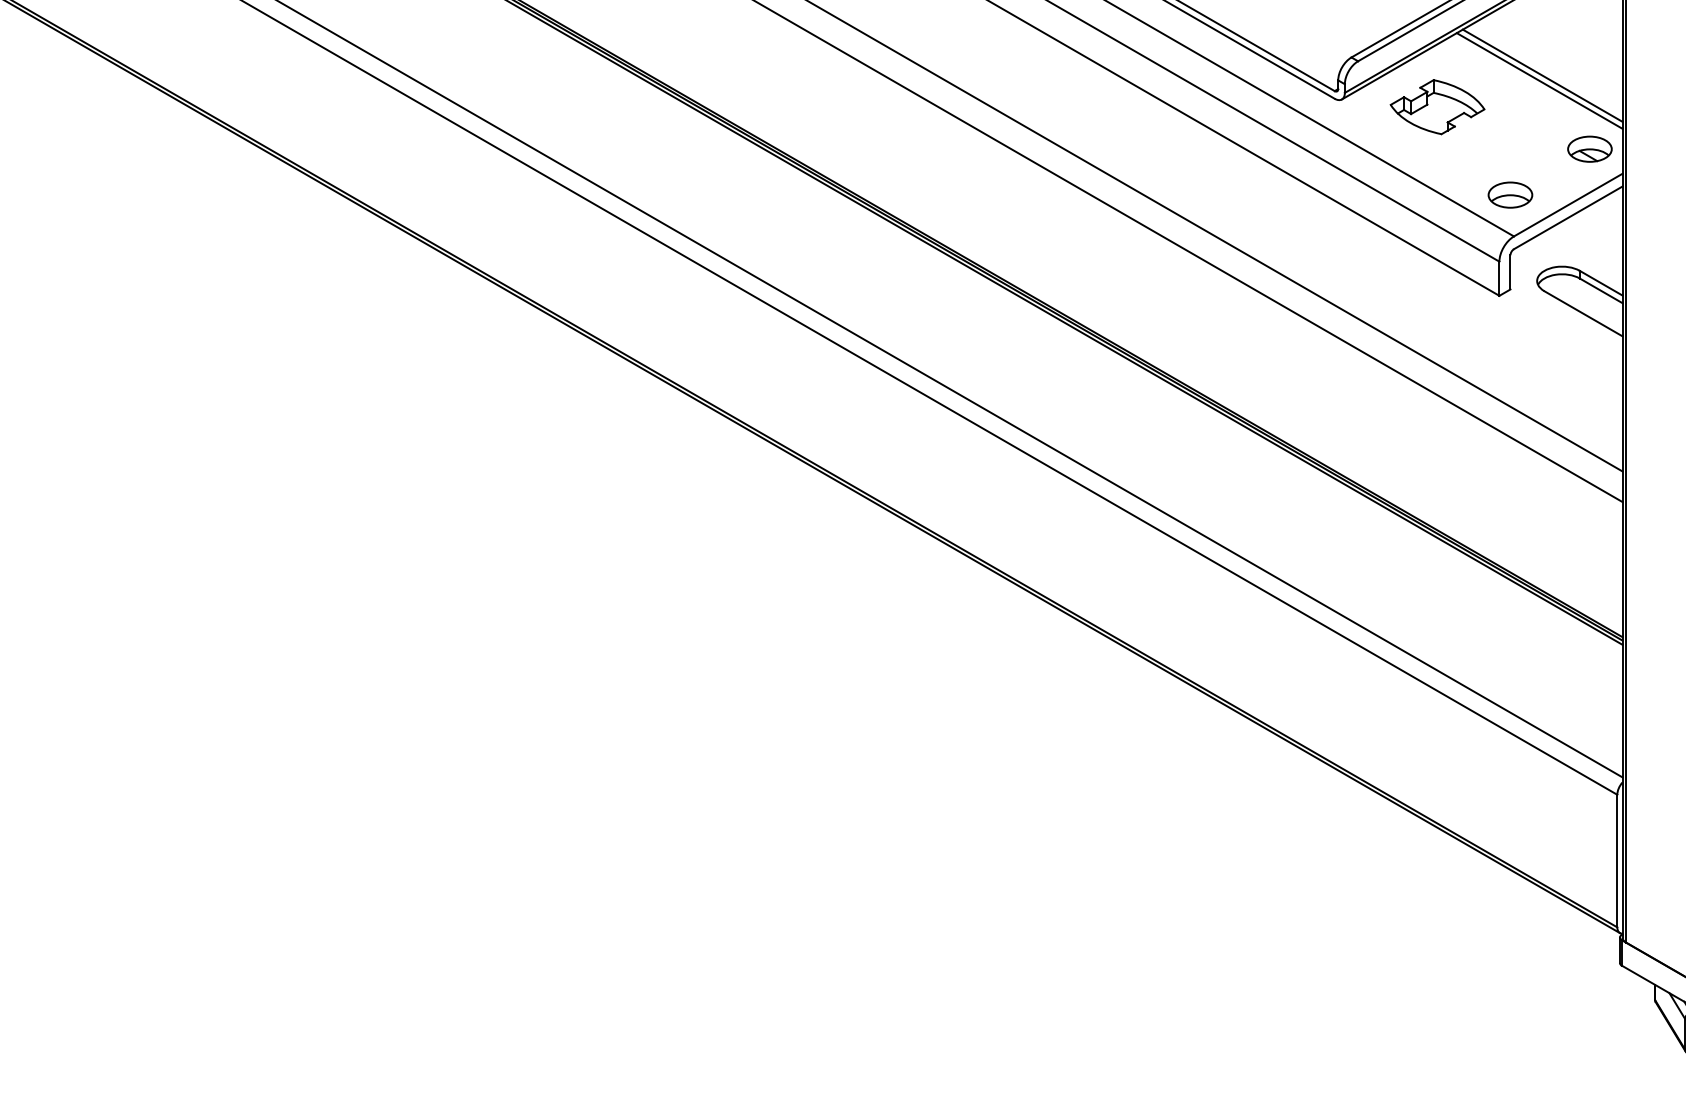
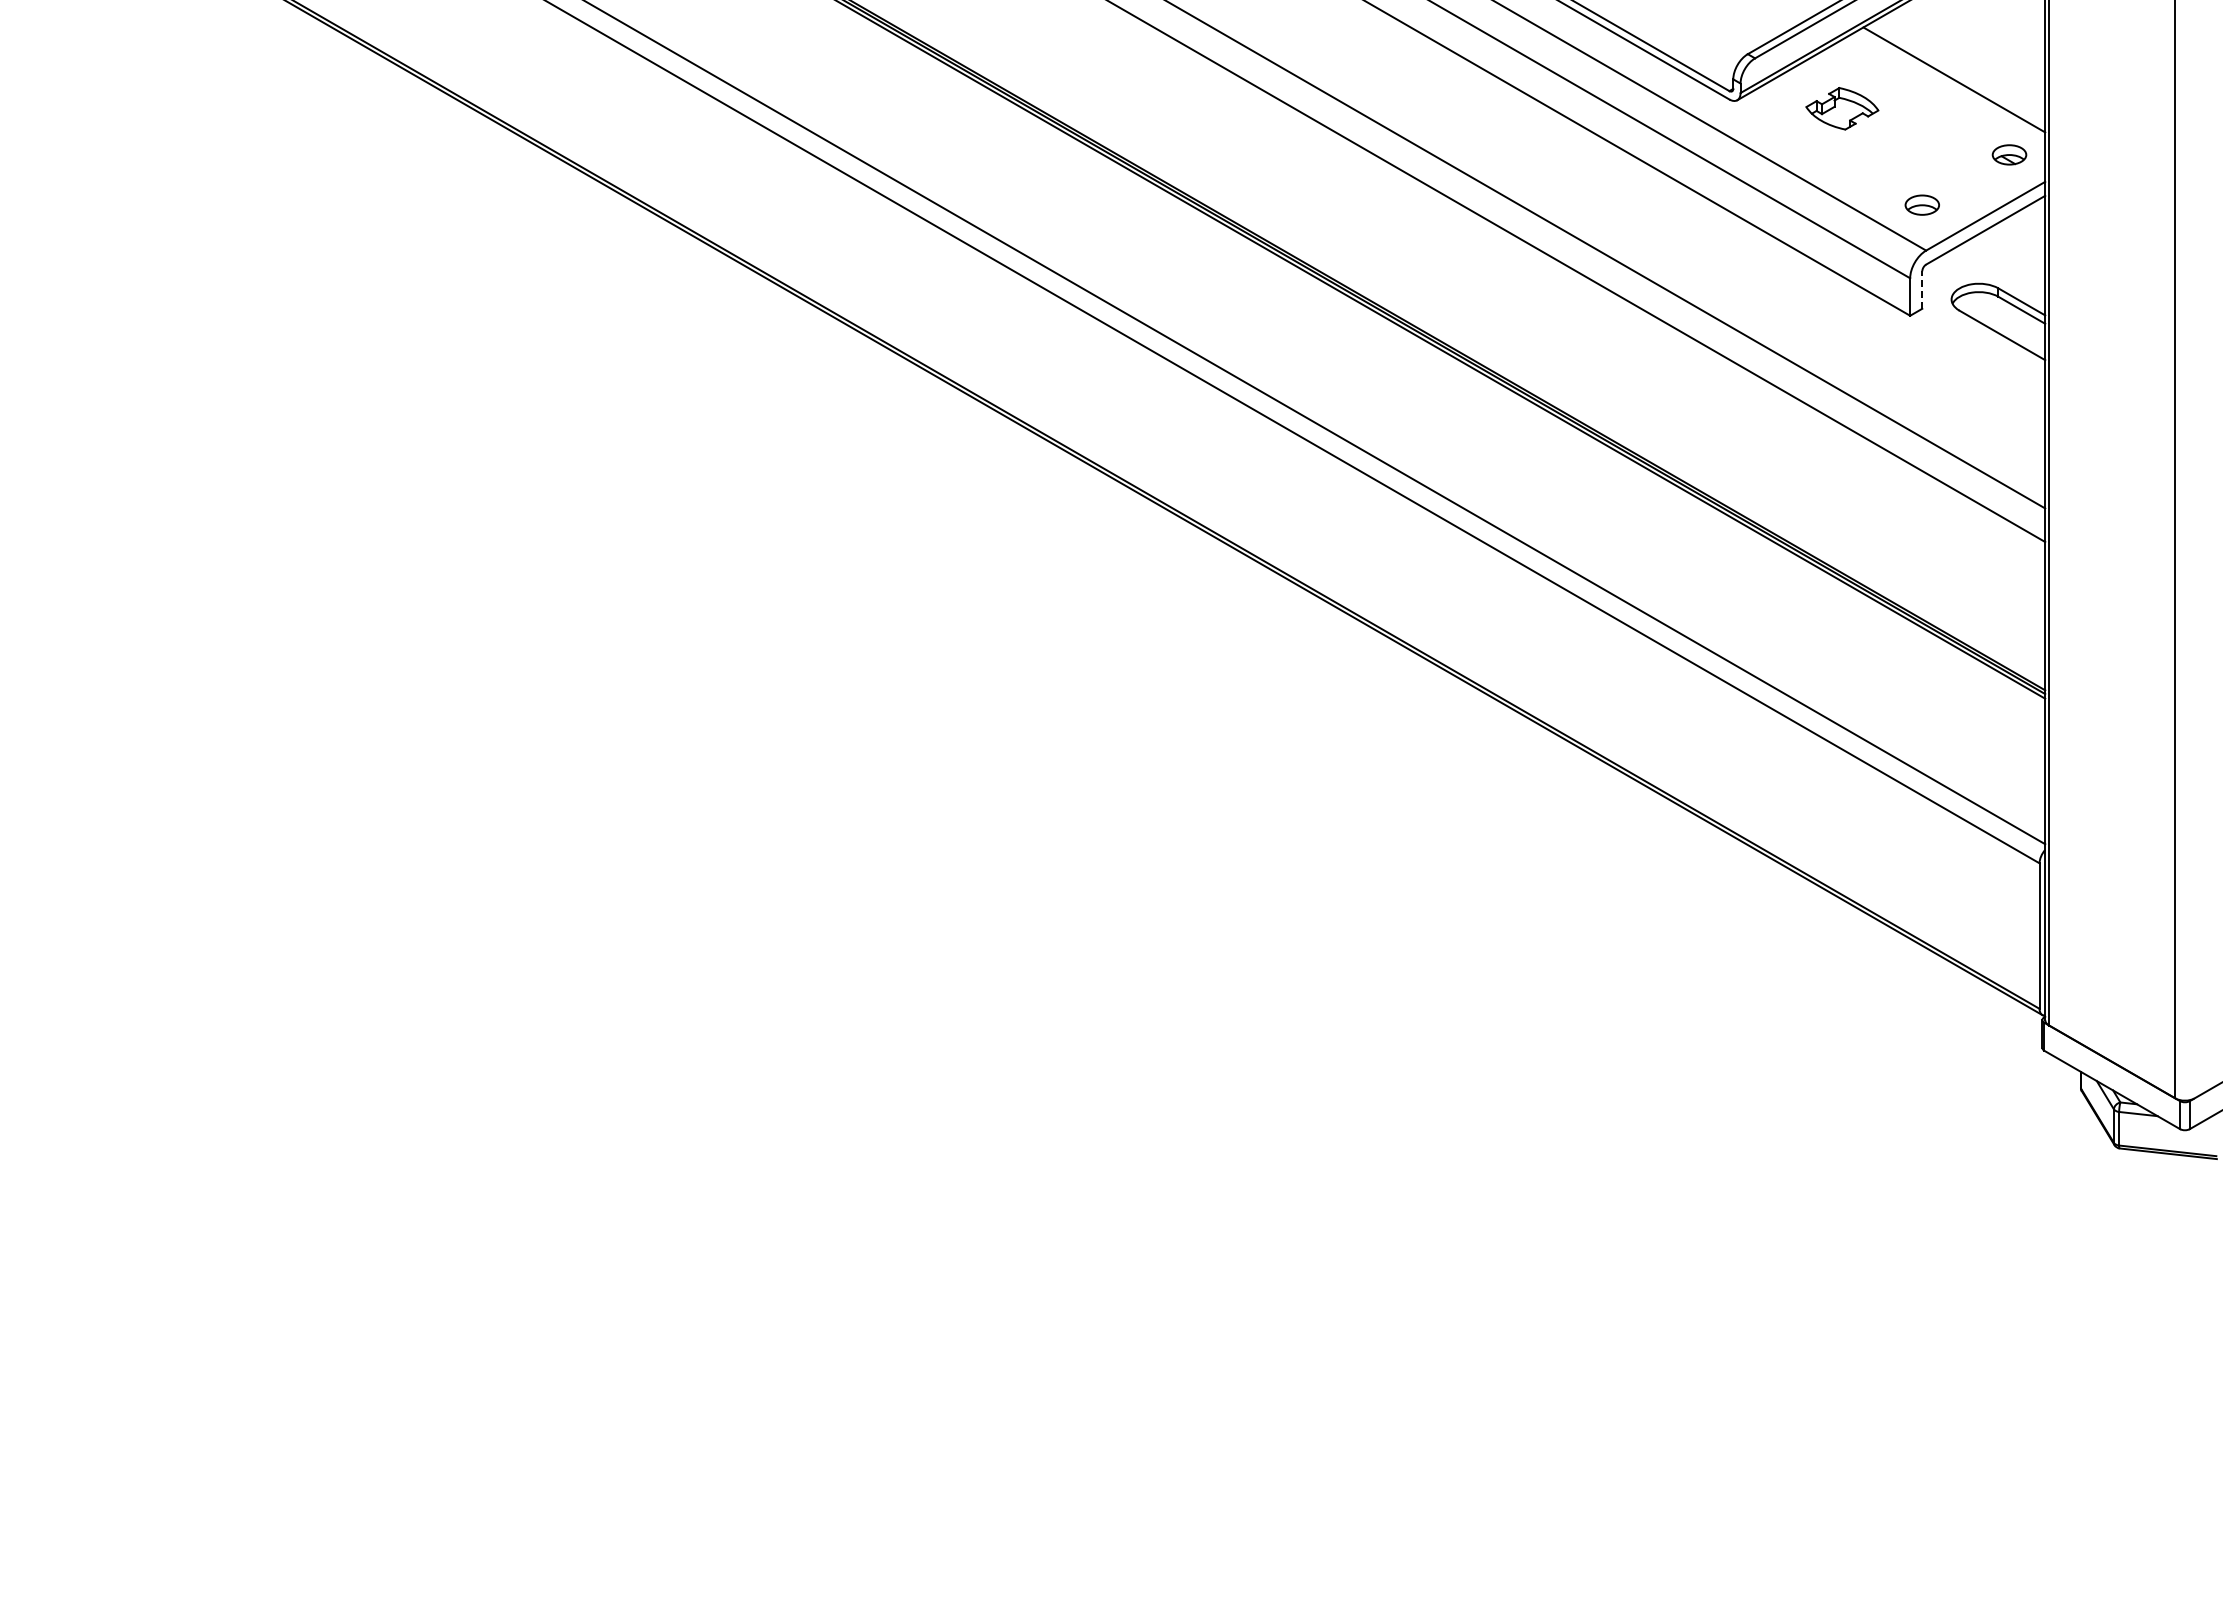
line: (1542, 75) -> (1957, 73), removed
part: (1437, 106) -> (1842, 108), size x0.7
part: (1589, 148) -> (2009, 154), size x0.7
part: (1510, 194) -> (1922, 204), size x0.7
line: (1510, 272) -> (1922, 290), solid -> dashed

